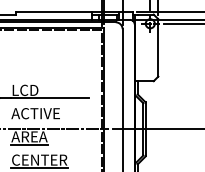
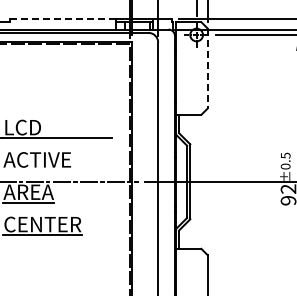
line: (53, 12) -> (62, 19), solid -> dashed
line: (158, 47) -> (207, 68), solid -> dashed

